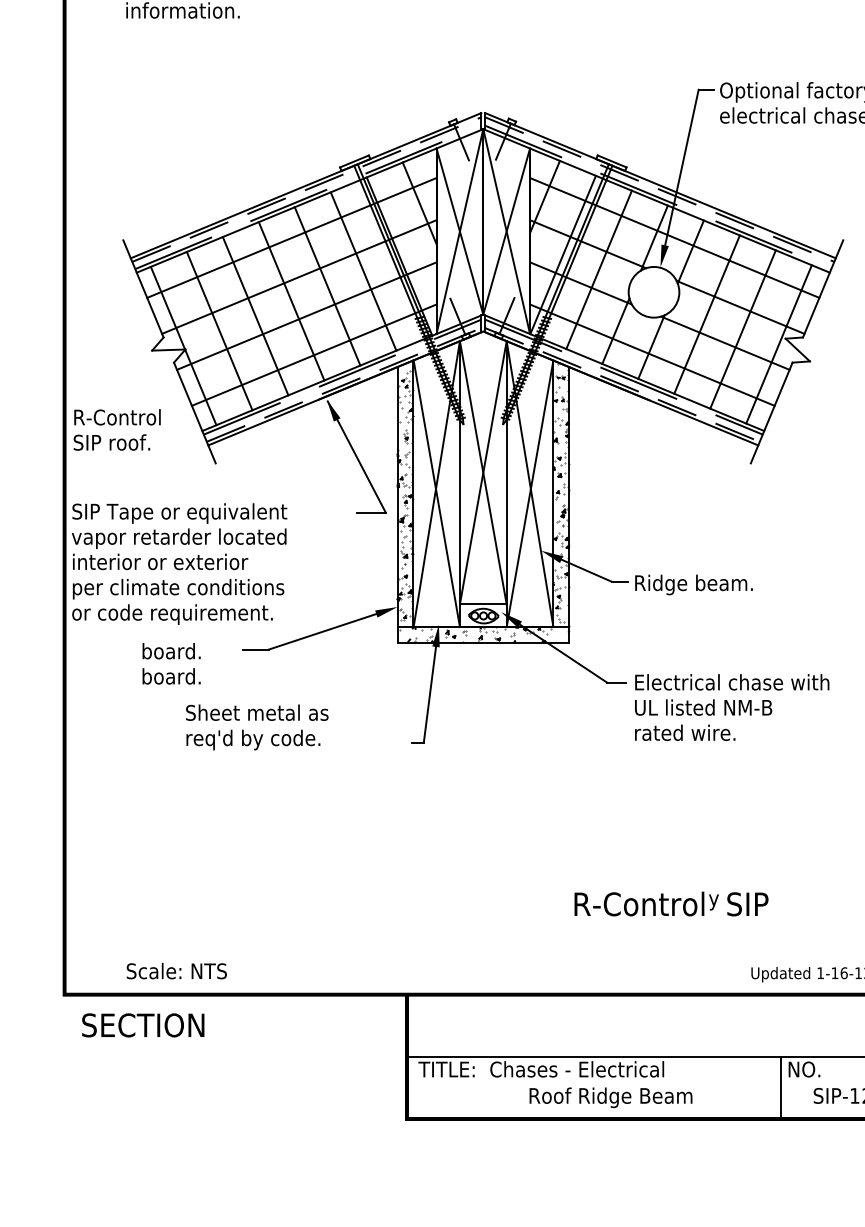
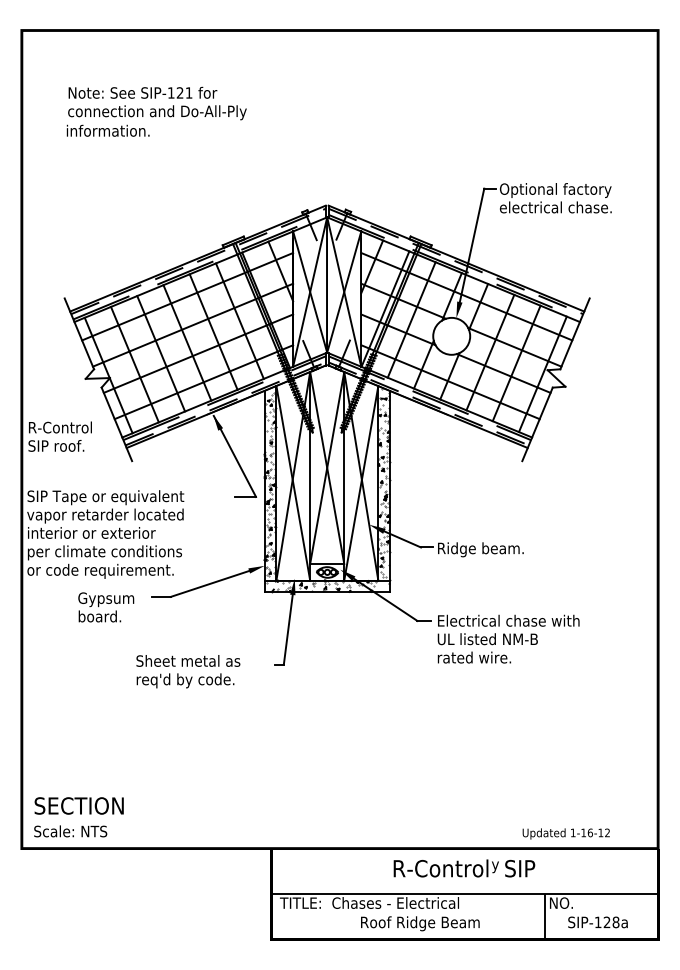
text: (180, 653) -> (106, 599), board. -> Gypsum
text: (257, 727) -> (188, 671), moved
text: (671, 904) -> (464, 868), moved
text: (176, 971) -> (70, 831), moved
text: (142, 1024) -> (78, 805), moved

